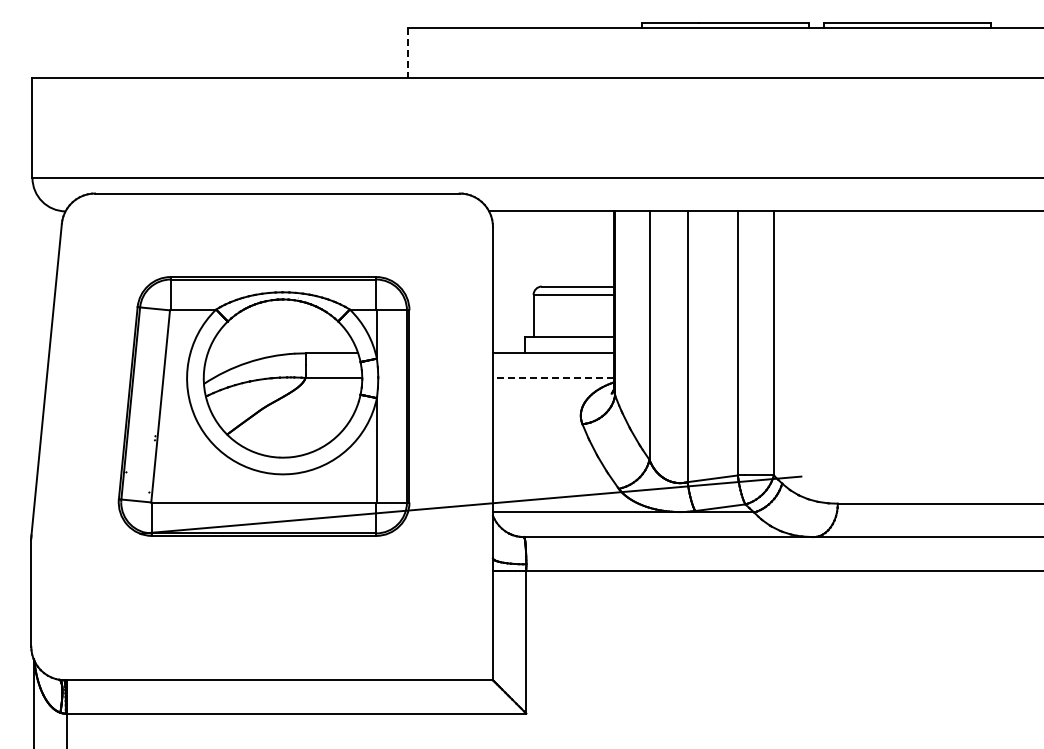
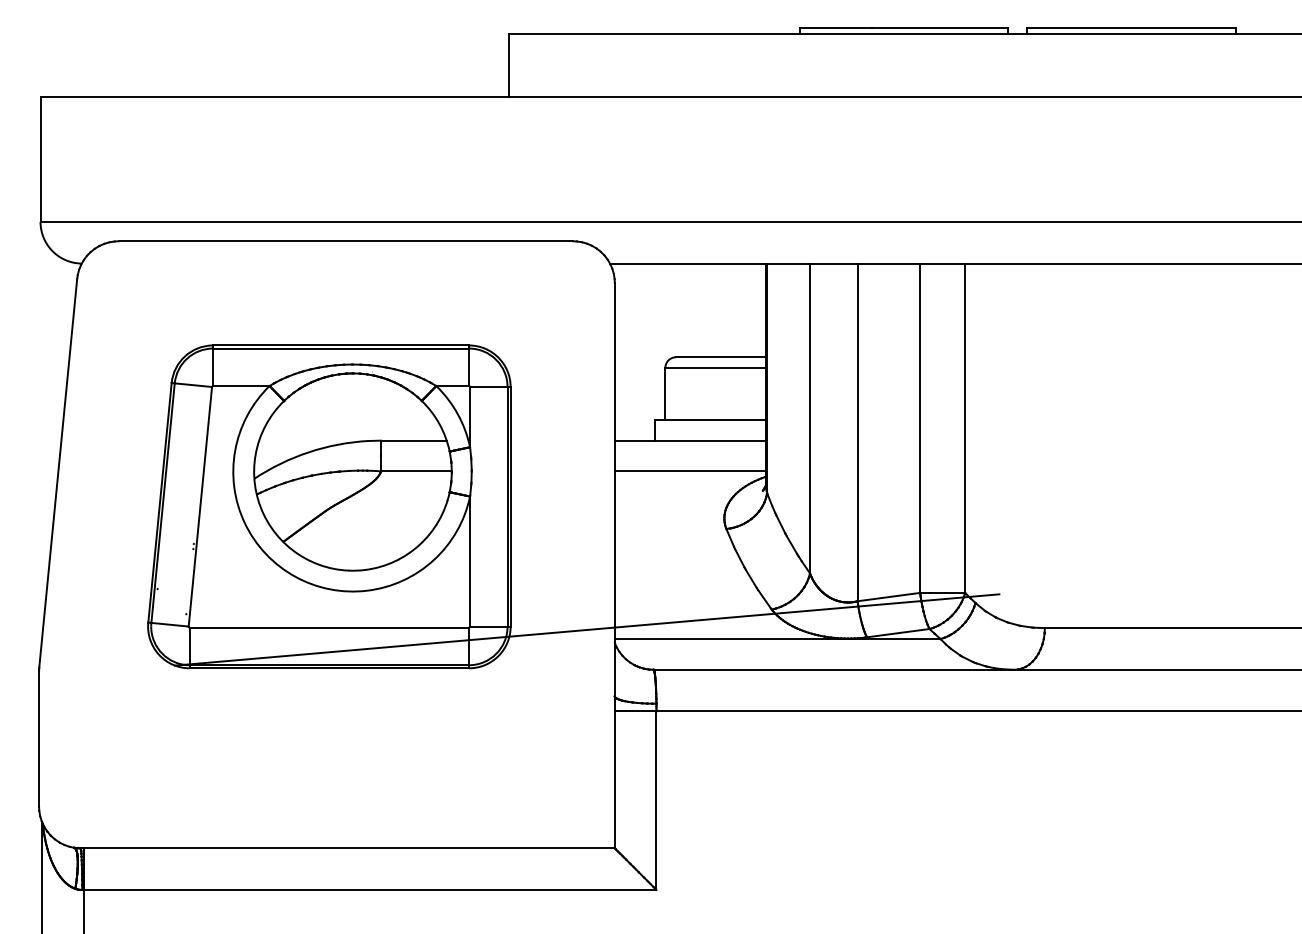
line: (408, 53) -> (509, 66), dashed -> solid
line: (553, 377) -> (690, 470), dashed -> solid

